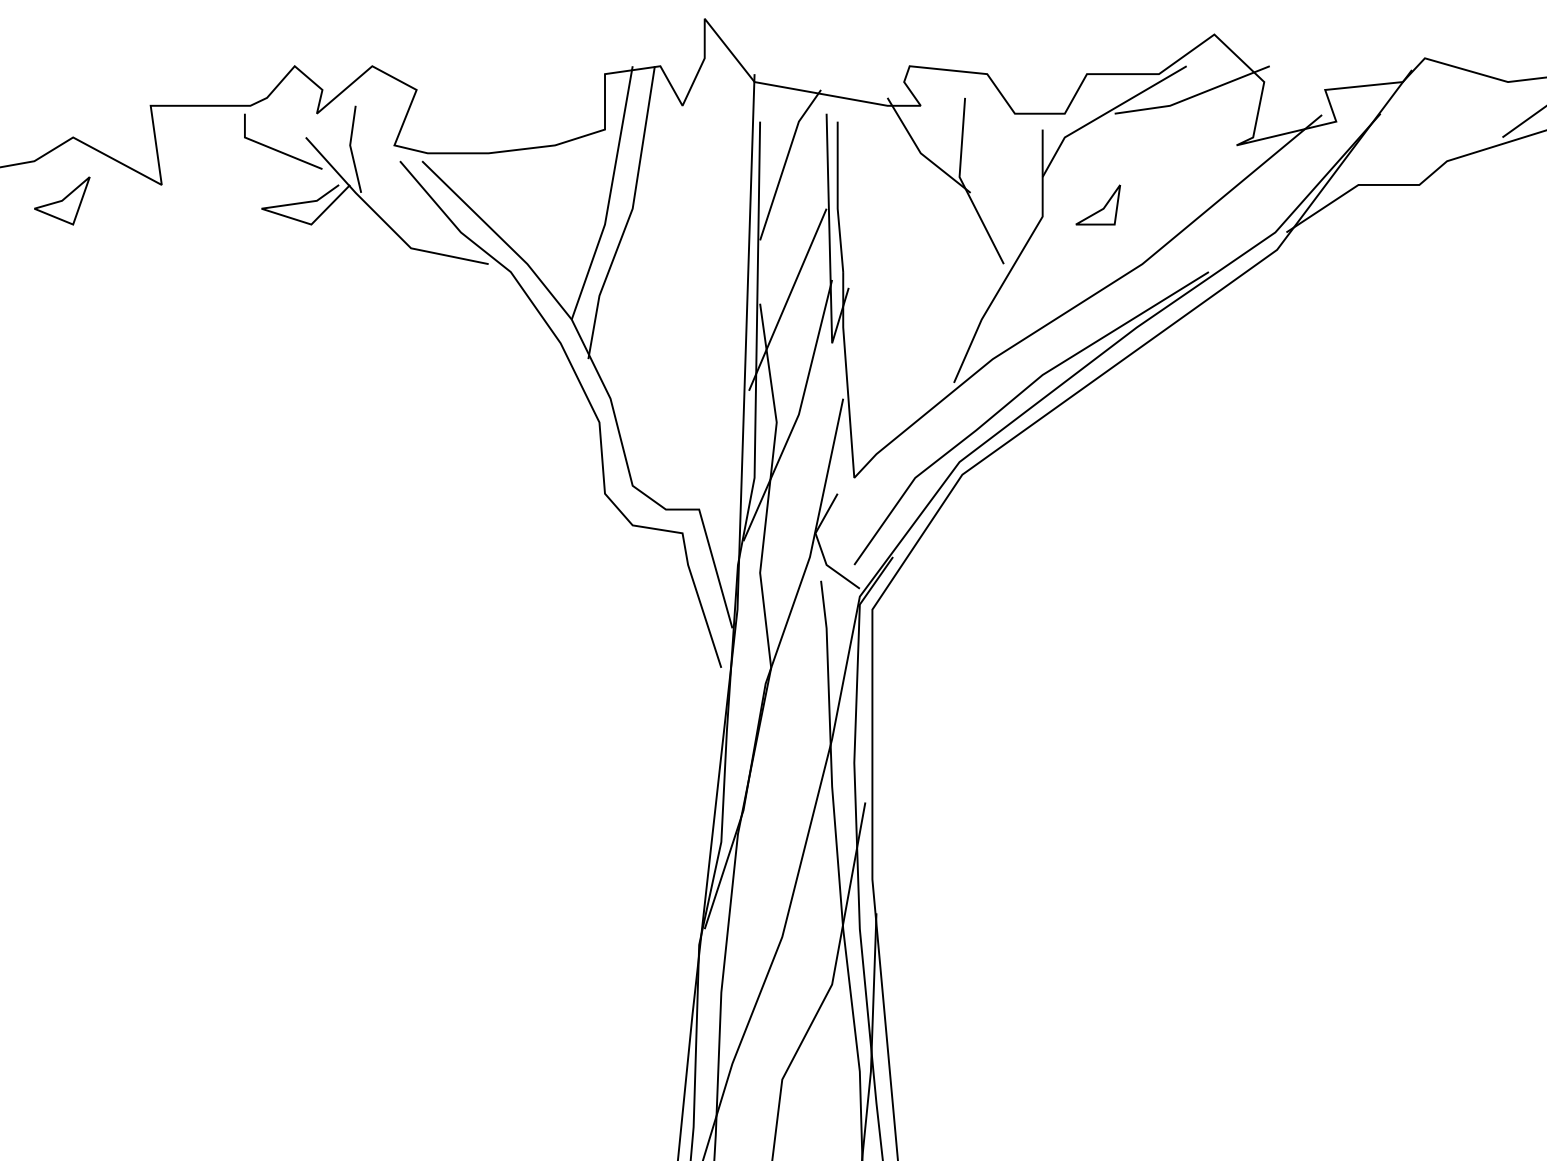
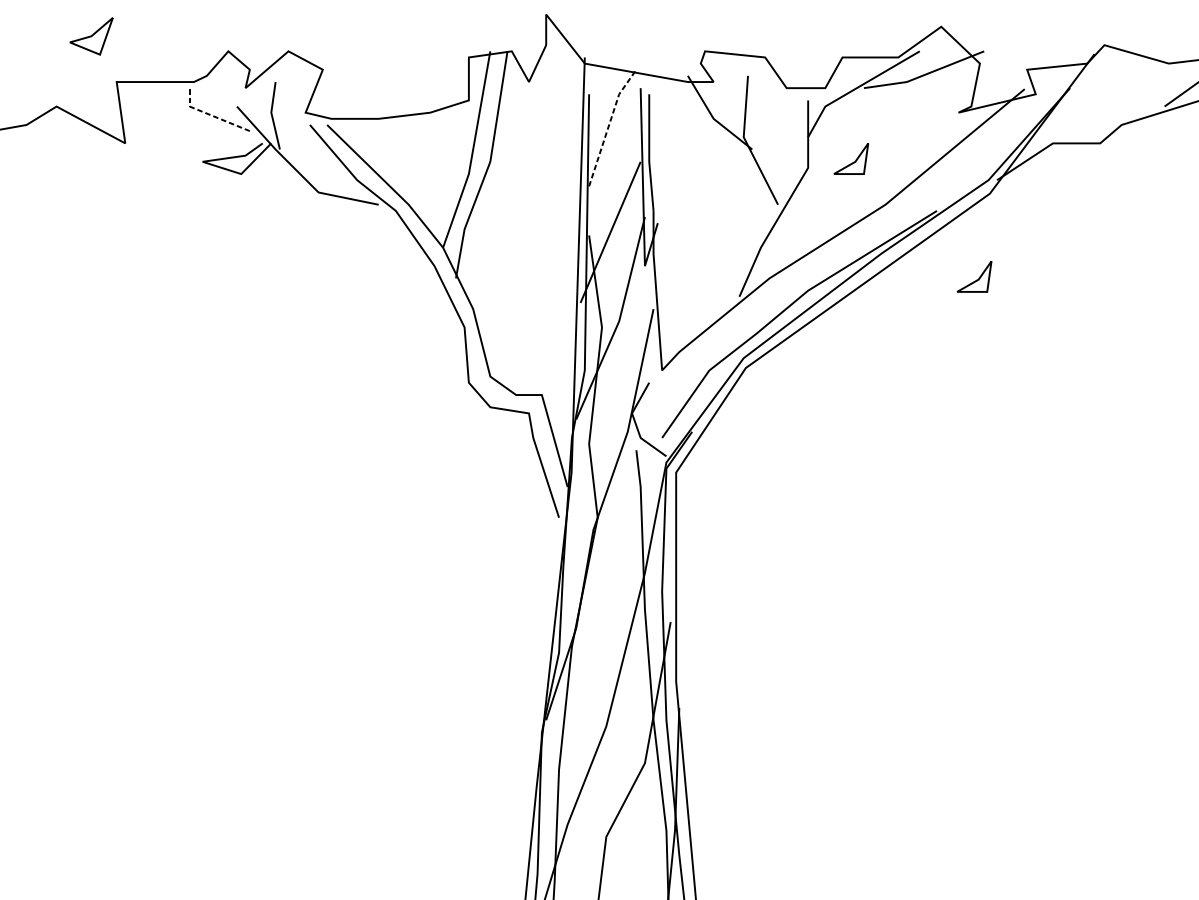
line: (271, 148) -> (210, 115), solid -> dashed
line: (785, 161) -> (608, 125), solid -> dashed
part: (62, 200) -> (91, 36), moved
part: (1256, 356) -> (973, 276), added

